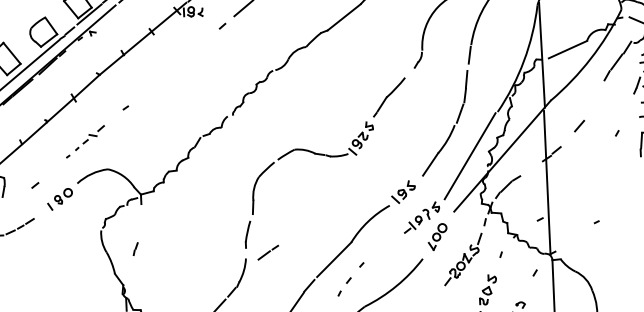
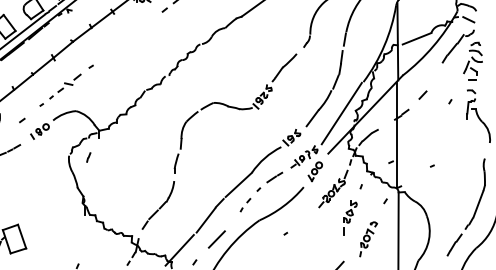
part: (85, 140) -> (60, 89), size x1.43
part: (135, 249) -> (88, 157), moved
line: (267, 252) -> (274, 177), moved

